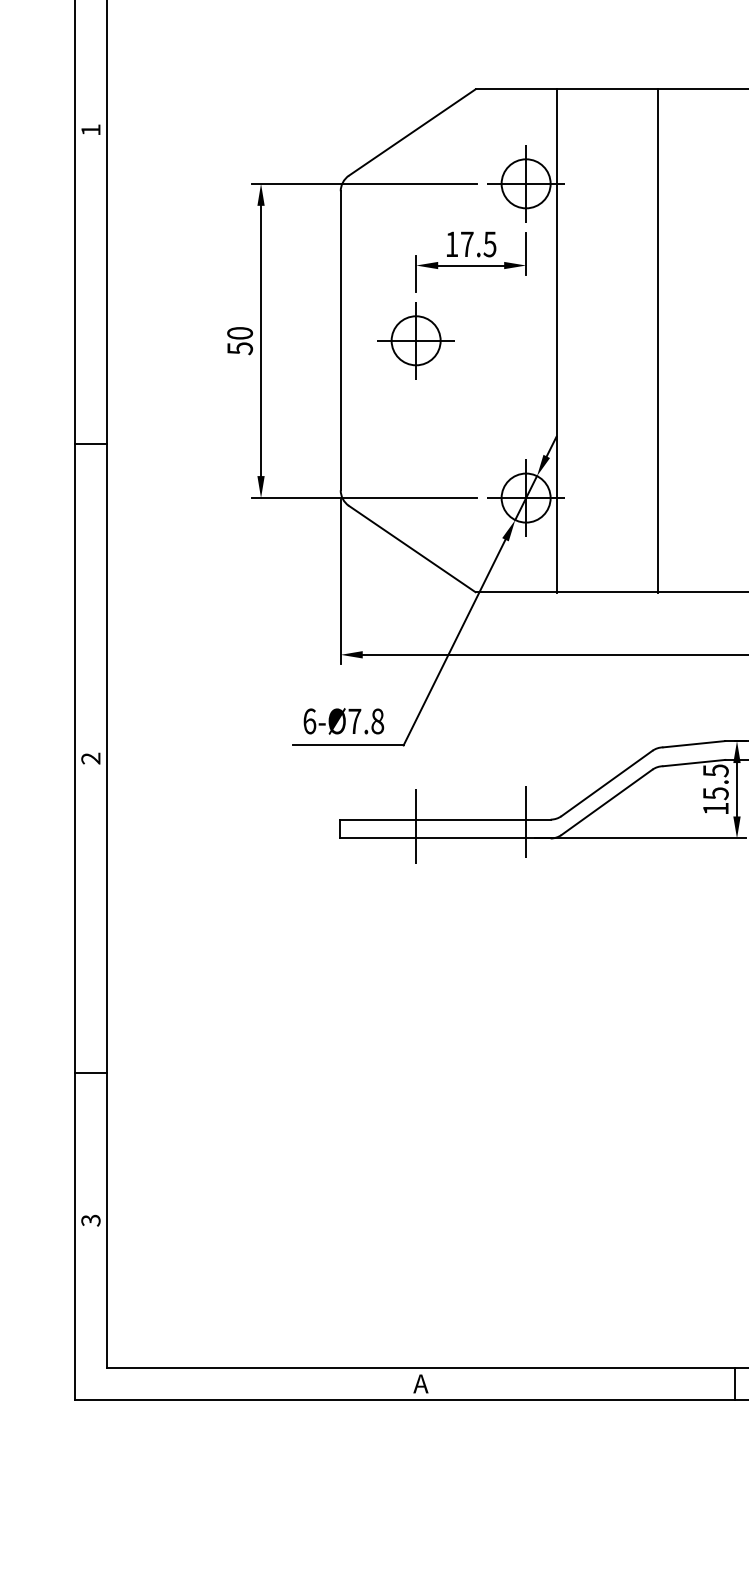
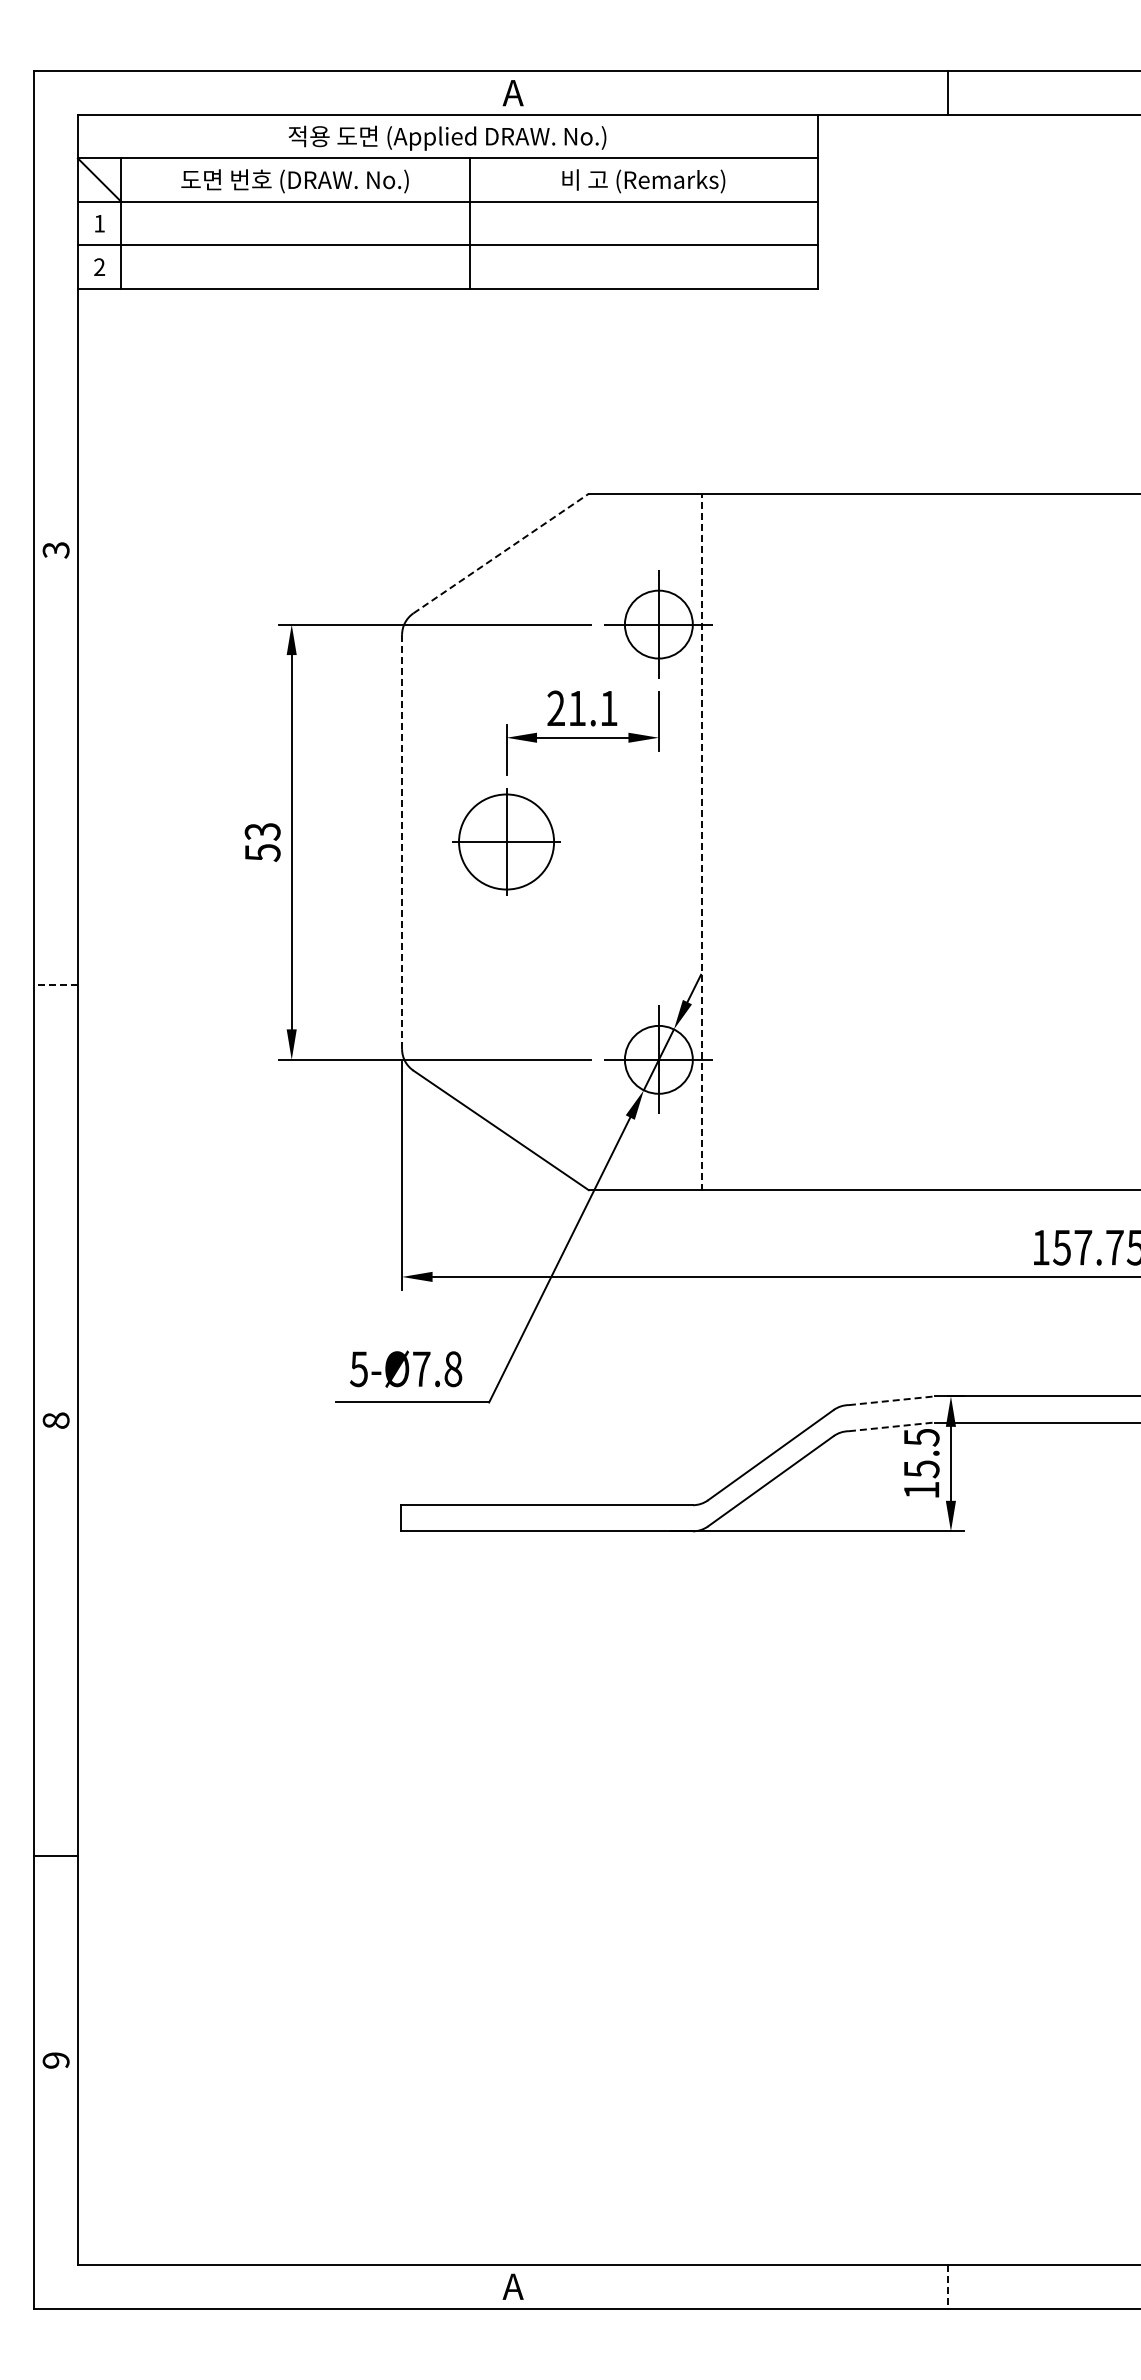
text: (90, 130) -> (55, 550), 1 -> 3
line: (412, 132) -> (501, 553), solid -> dashed
text: (470, 244) -> (582, 708), 17.5 -> 21.1
text: (239, 333) -> (262, 831), 50 -> 53
line: (341, 340) -> (402, 841), solid -> dashed
circle: (416, 340) -> (506, 841), size x1.4
line: (556, 340) -> (701, 841), solid -> dashed
line: (657, 340) -> (841, 841), removed
line: (91, 444) -> (56, 985), solid -> dashed
text: (309, 721) -> (359, 1369), 6-Ø7.8 -> 5-Ø7.8
line: (694, 744) -> (892, 1400), solid -> dashed
text: (90, 758) -> (55, 1420), 2 -> 8
line: (694, 762) -> (892, 1426), solid -> dashed
line: (525, 822) -> (658, 1508), removed
line: (415, 826) -> (505, 1514), removed
text: (90, 1220) -> (55, 2060), 3 -> 9
line: (735, 1383) -> (948, 2286), solid -> dashed

